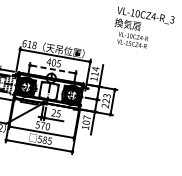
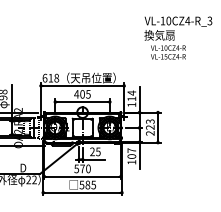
line: (52, 69) -> (82, 102), dashed -> solid

